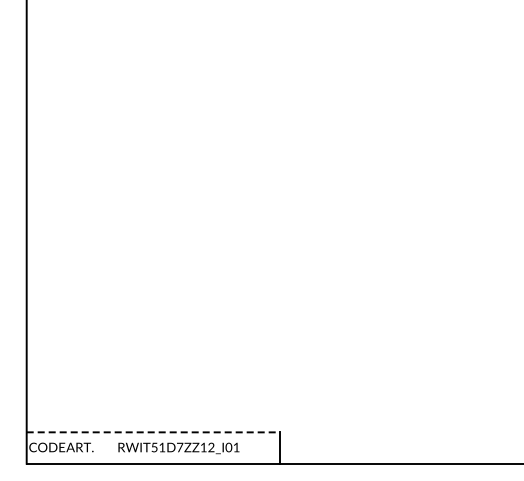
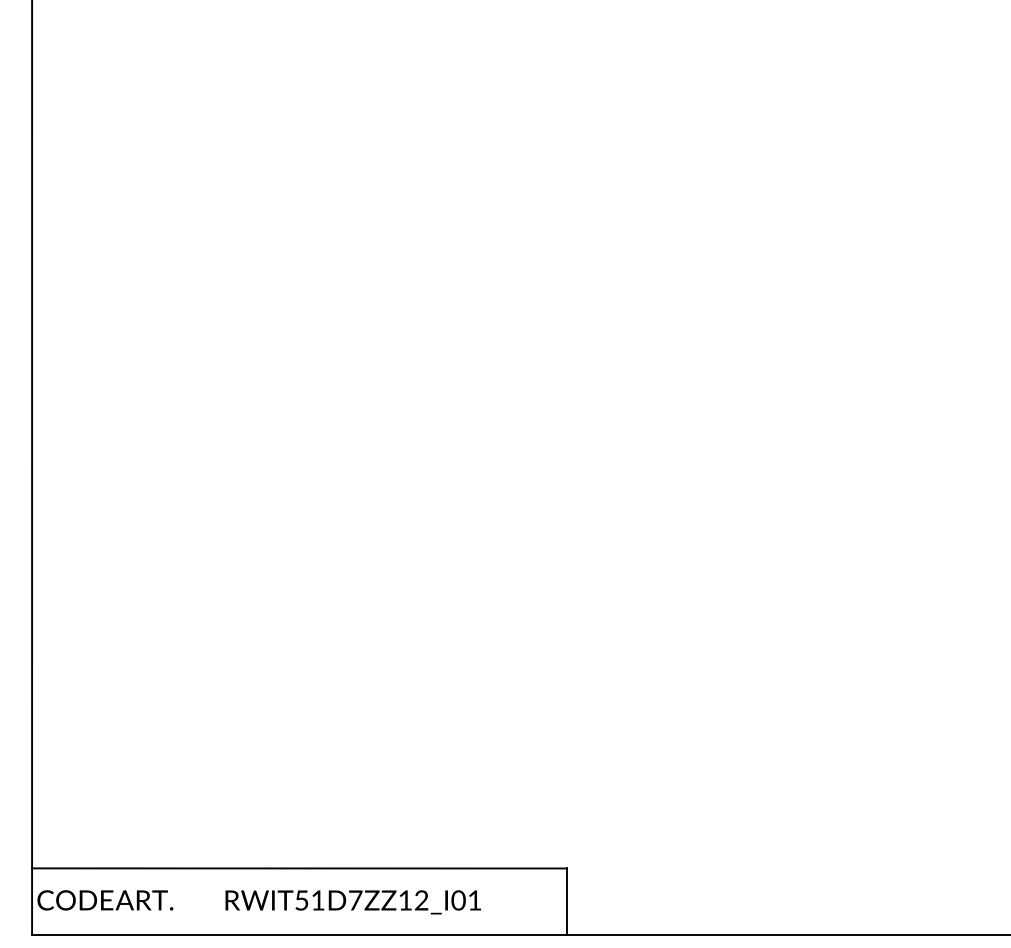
line: (153, 432) -> (299, 868), dashed -> solid

